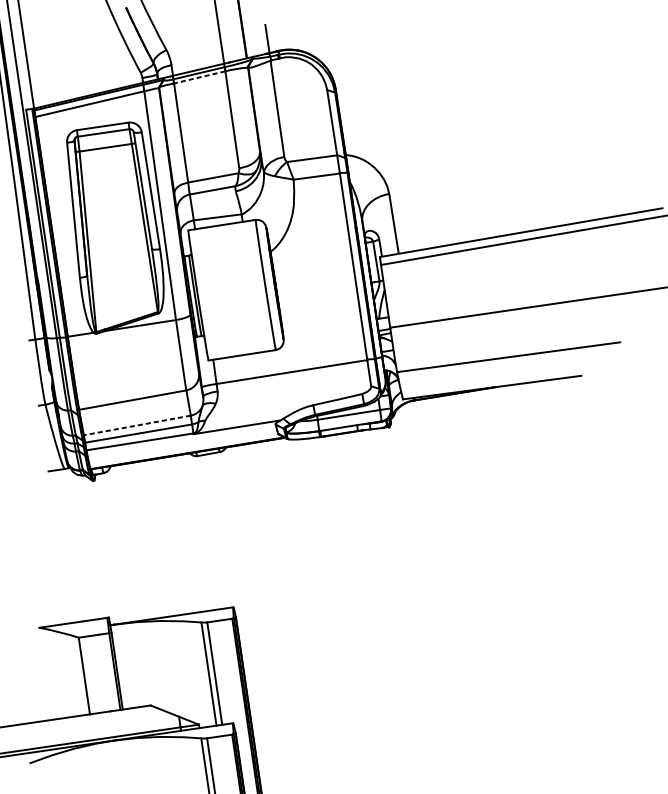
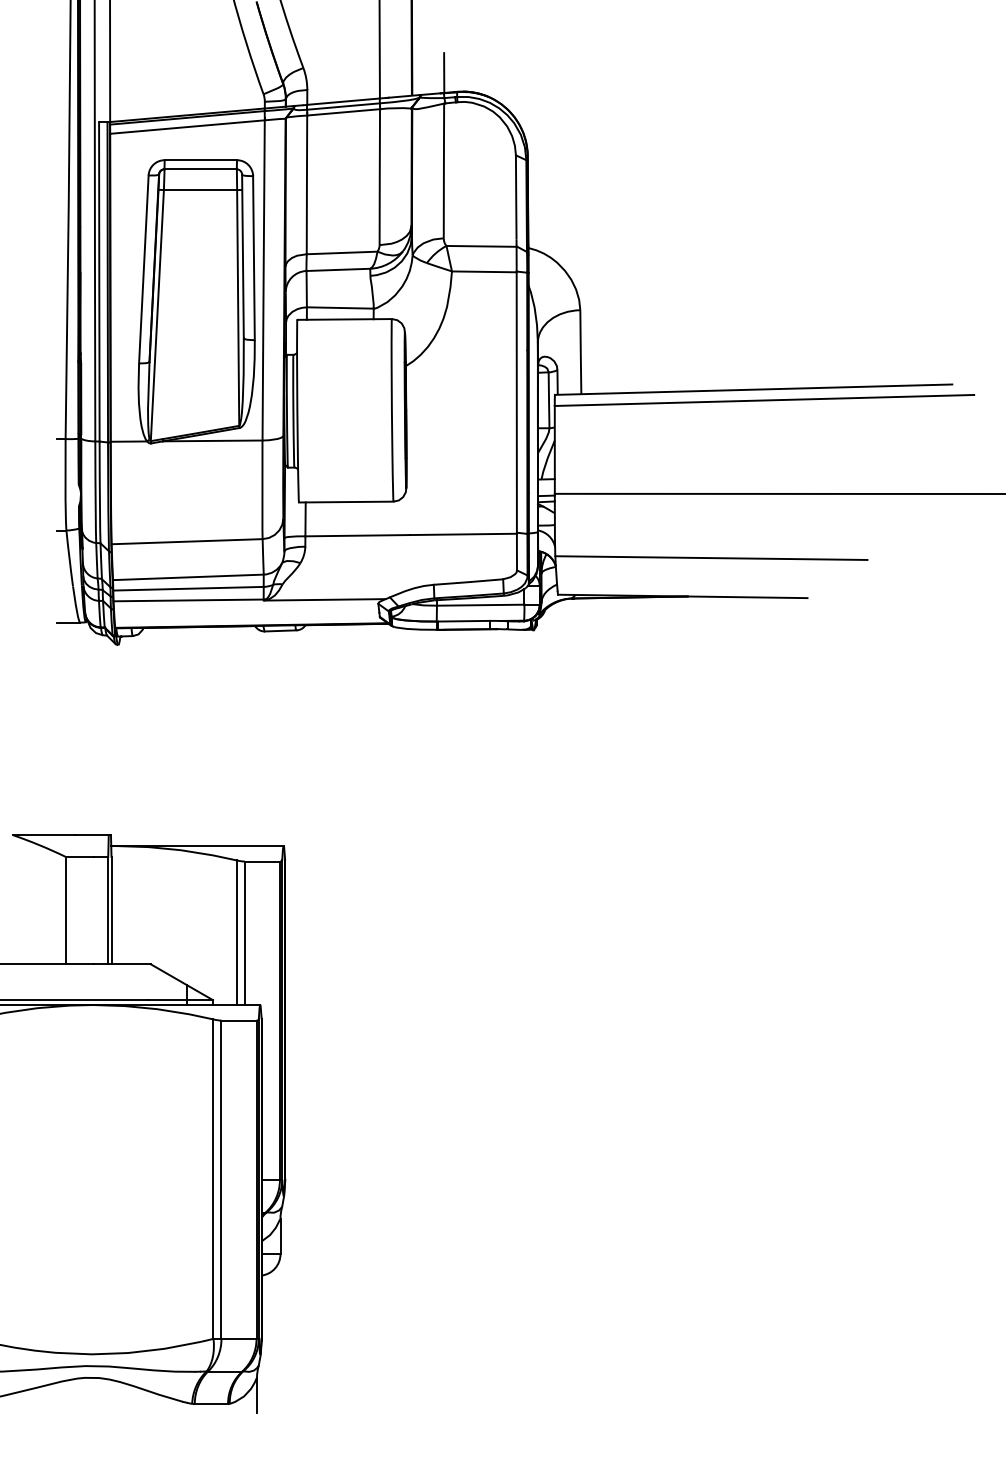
line: (199, 77) -> (343, 112), dashed -> solid
line: (136, 425) -> (187, 577), dashed -> solid

